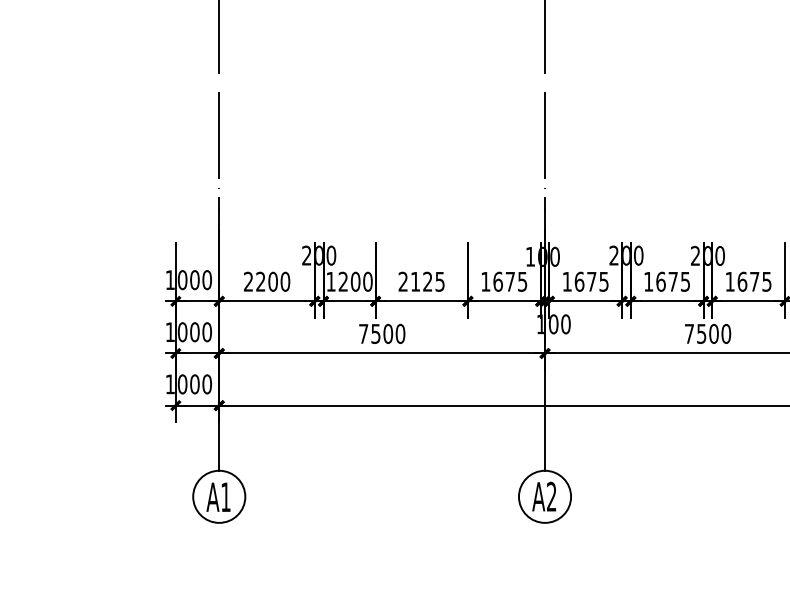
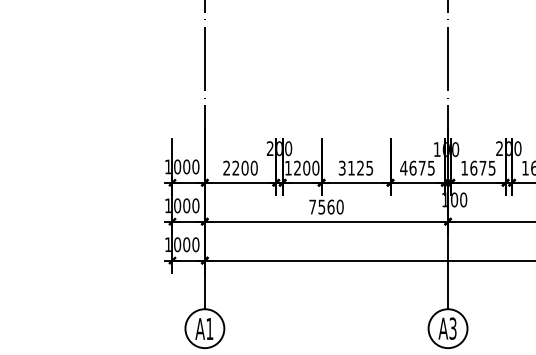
text: (402, 281) -> (341, 167), 2125 -> 3125
text: (485, 281) -> (403, 167), 1675 -> 4675
text: (388, 333) -> (331, 206), 7500 -> 7560
text: (551, 496) -> (452, 328), A2 -> A3

